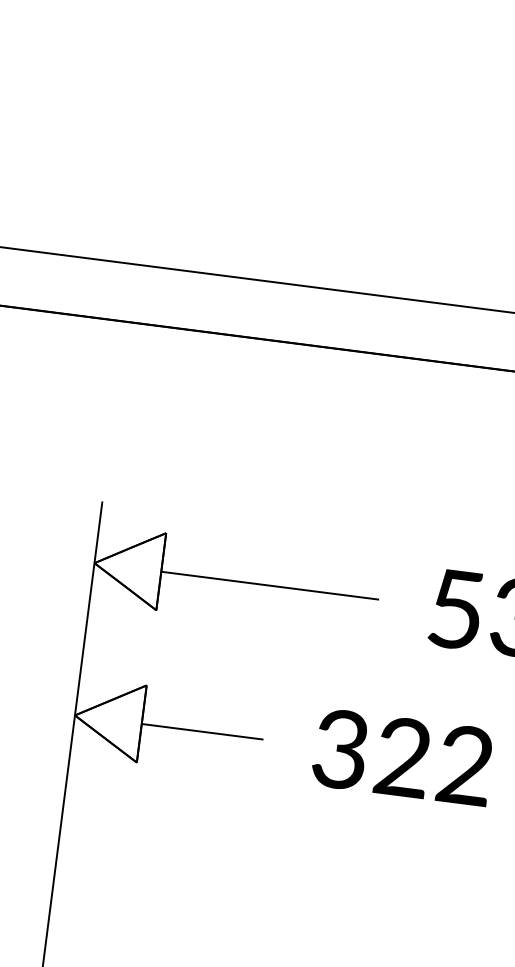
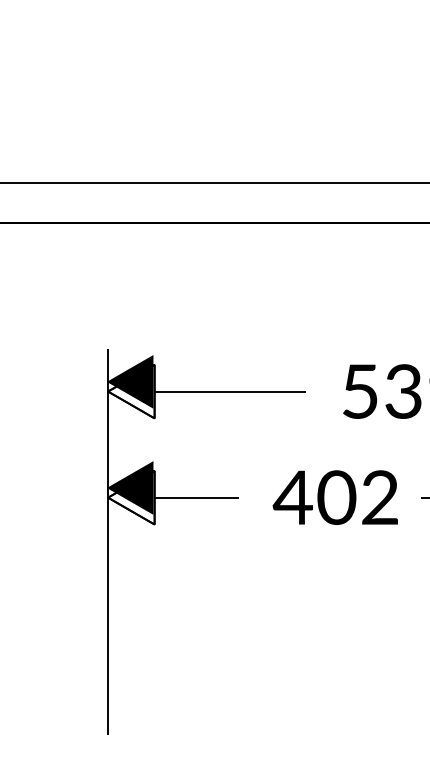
fill: (127, 552) -> (129, 381), added
fill: (107, 704) -> (129, 487), added
text: (371, 753) -> (314, 497), 322 -> 402

